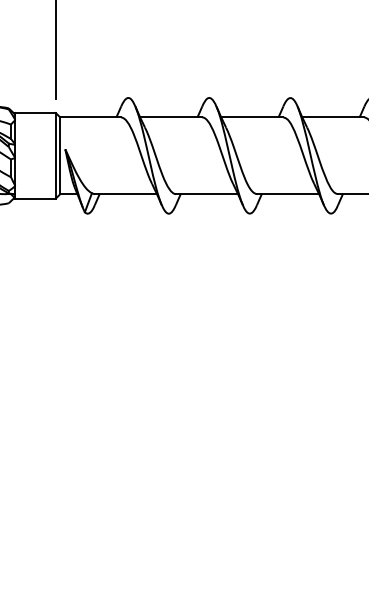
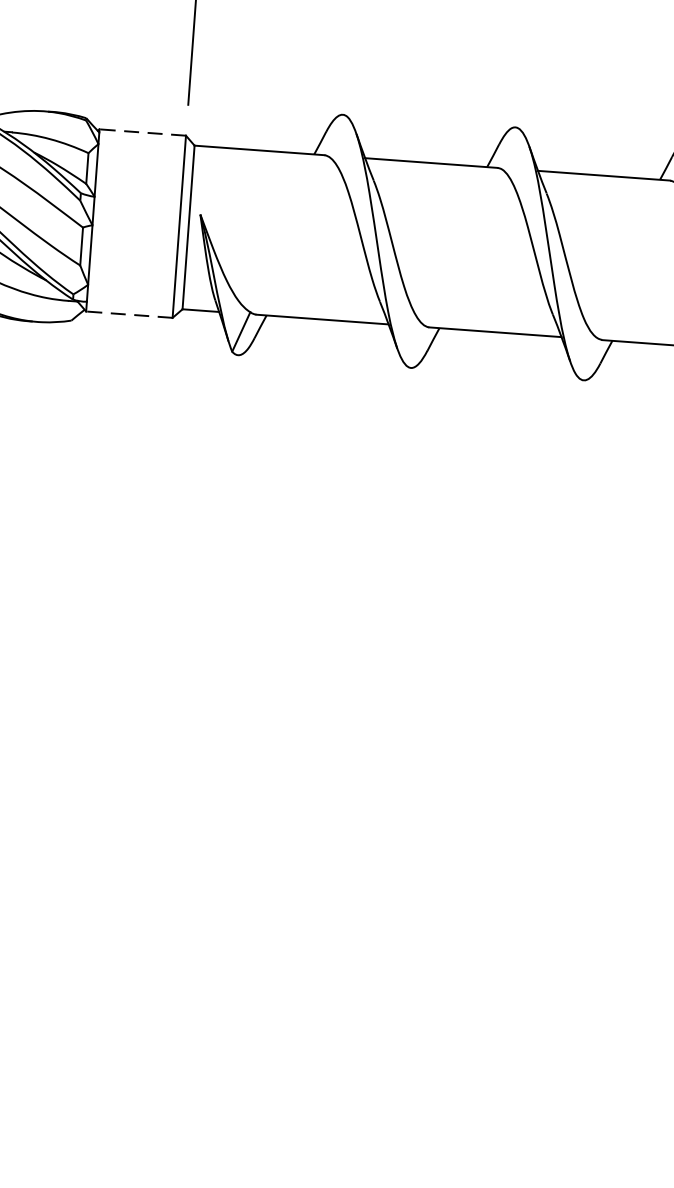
line: (35, 113) -> (142, 133), solid -> dashed
line: (35, 198) -> (129, 314), solid -> dashed

